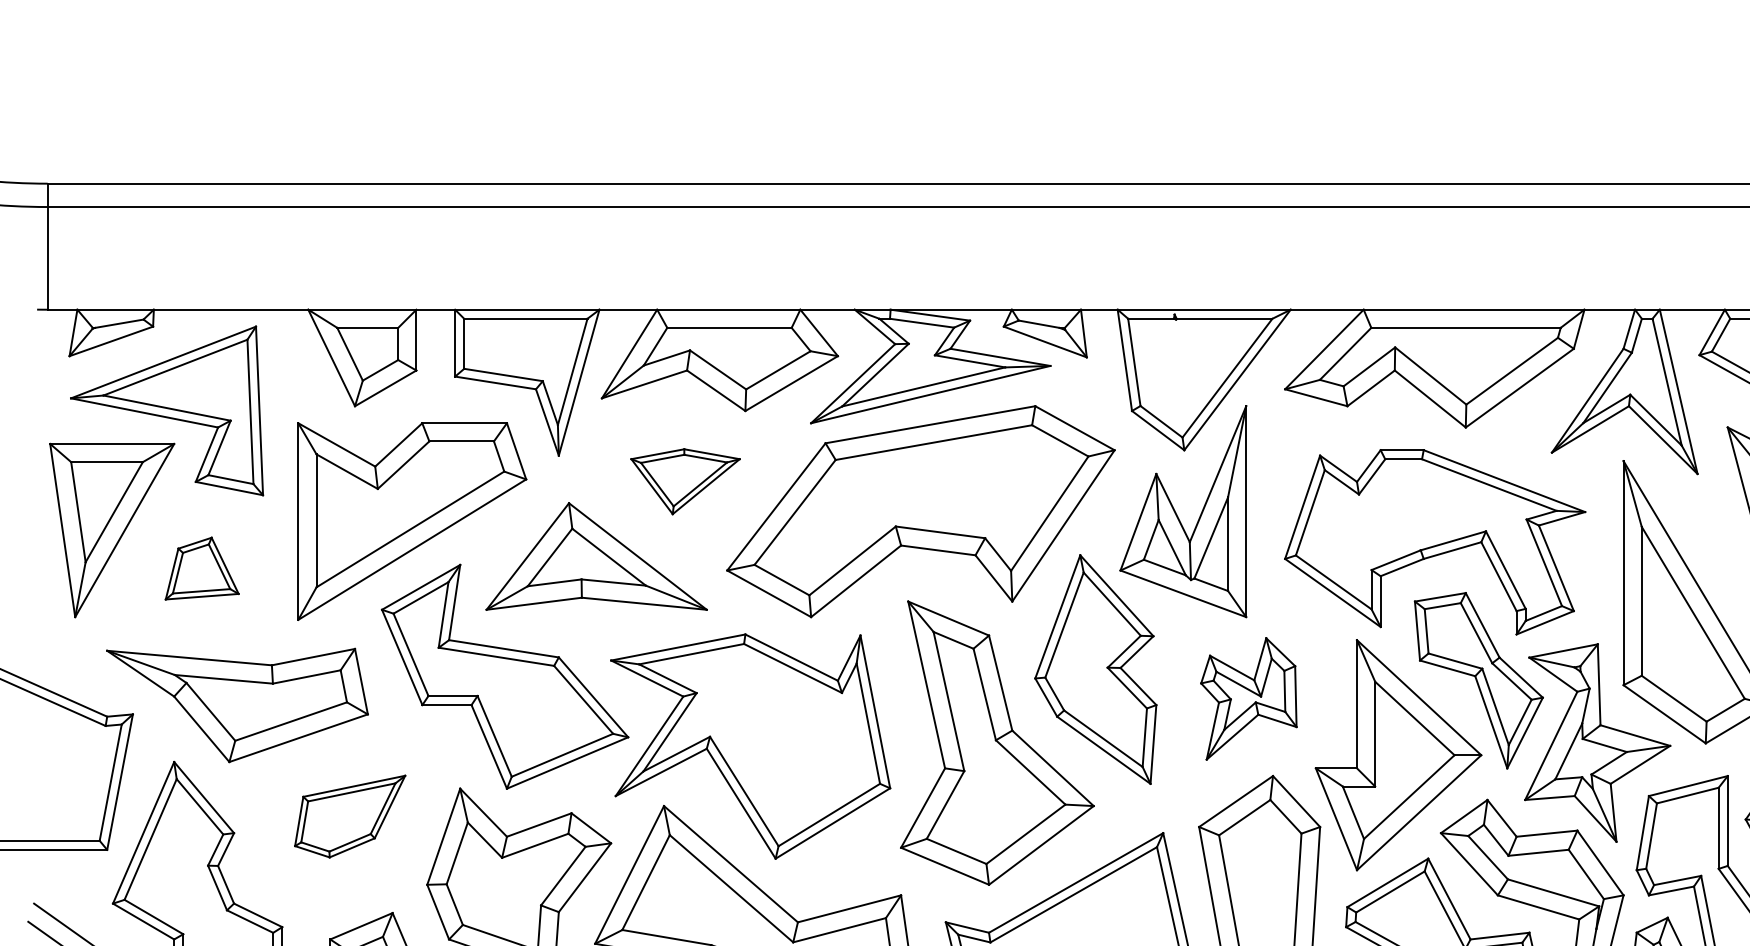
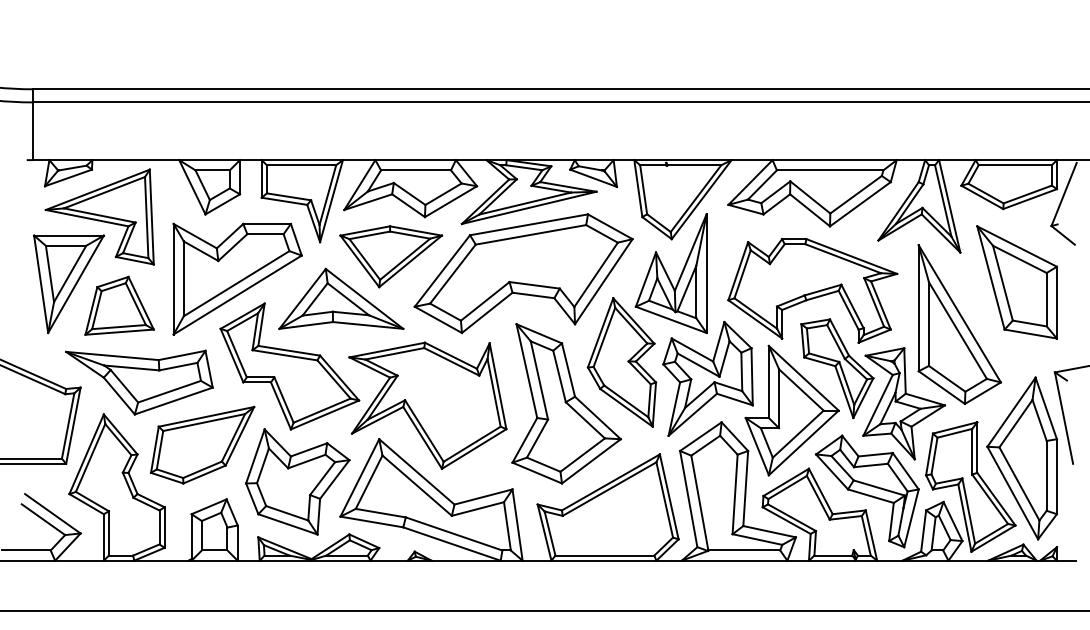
part: (685, 481) -> (391, 256), size x1.67
part: (202, 568) -> (119, 305), size x1.67
part: (1247, 698) -> (707, 378), size x1.67
part: (349, 815) -> (202, 444), size x1.67

